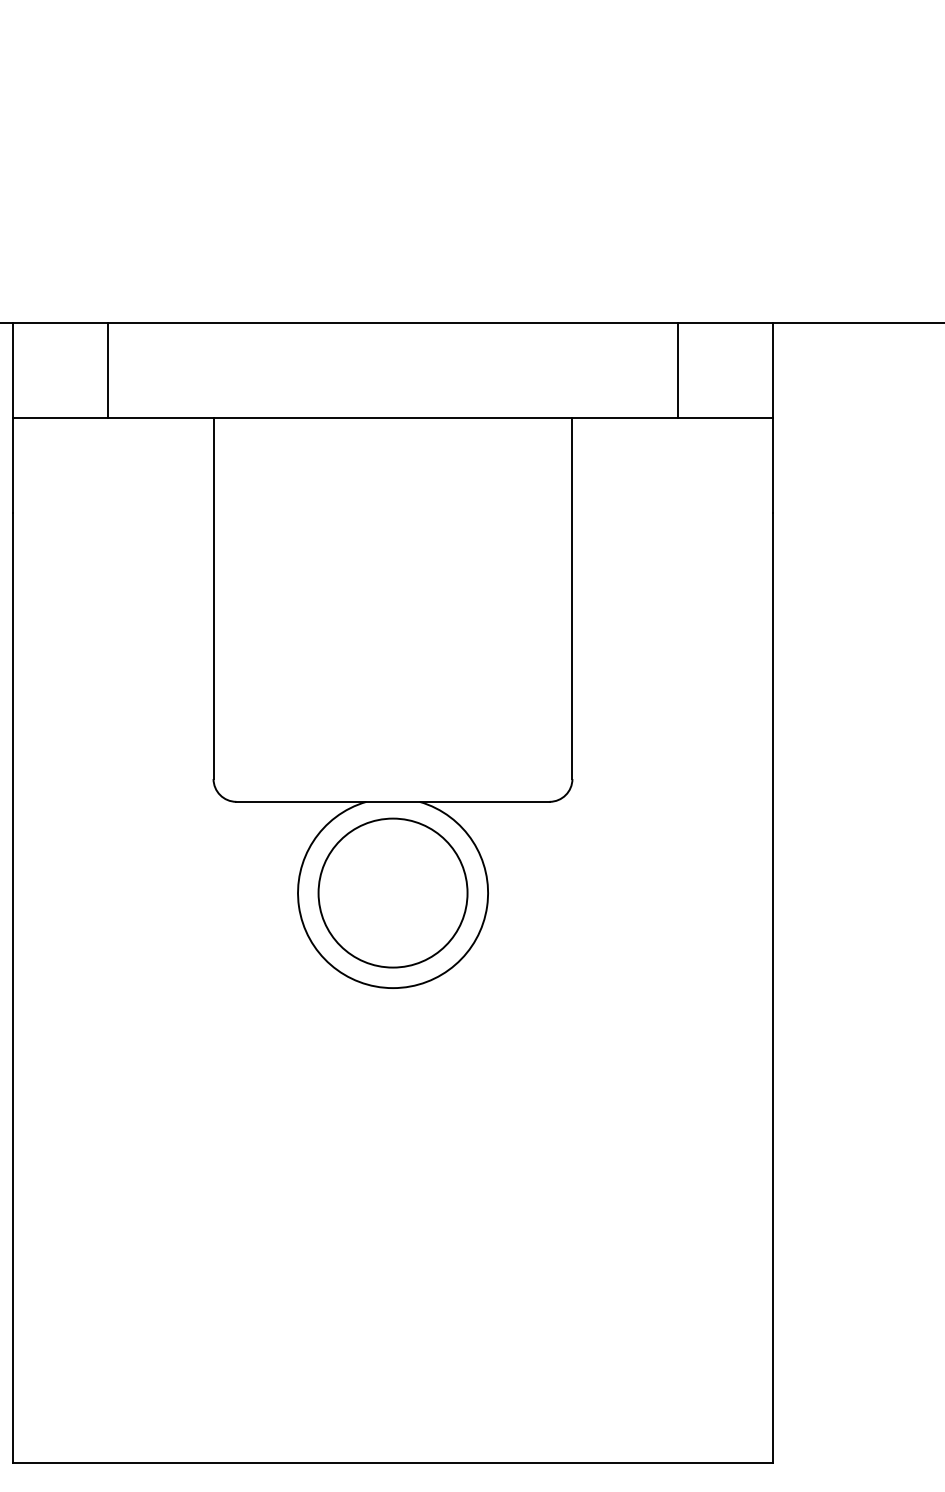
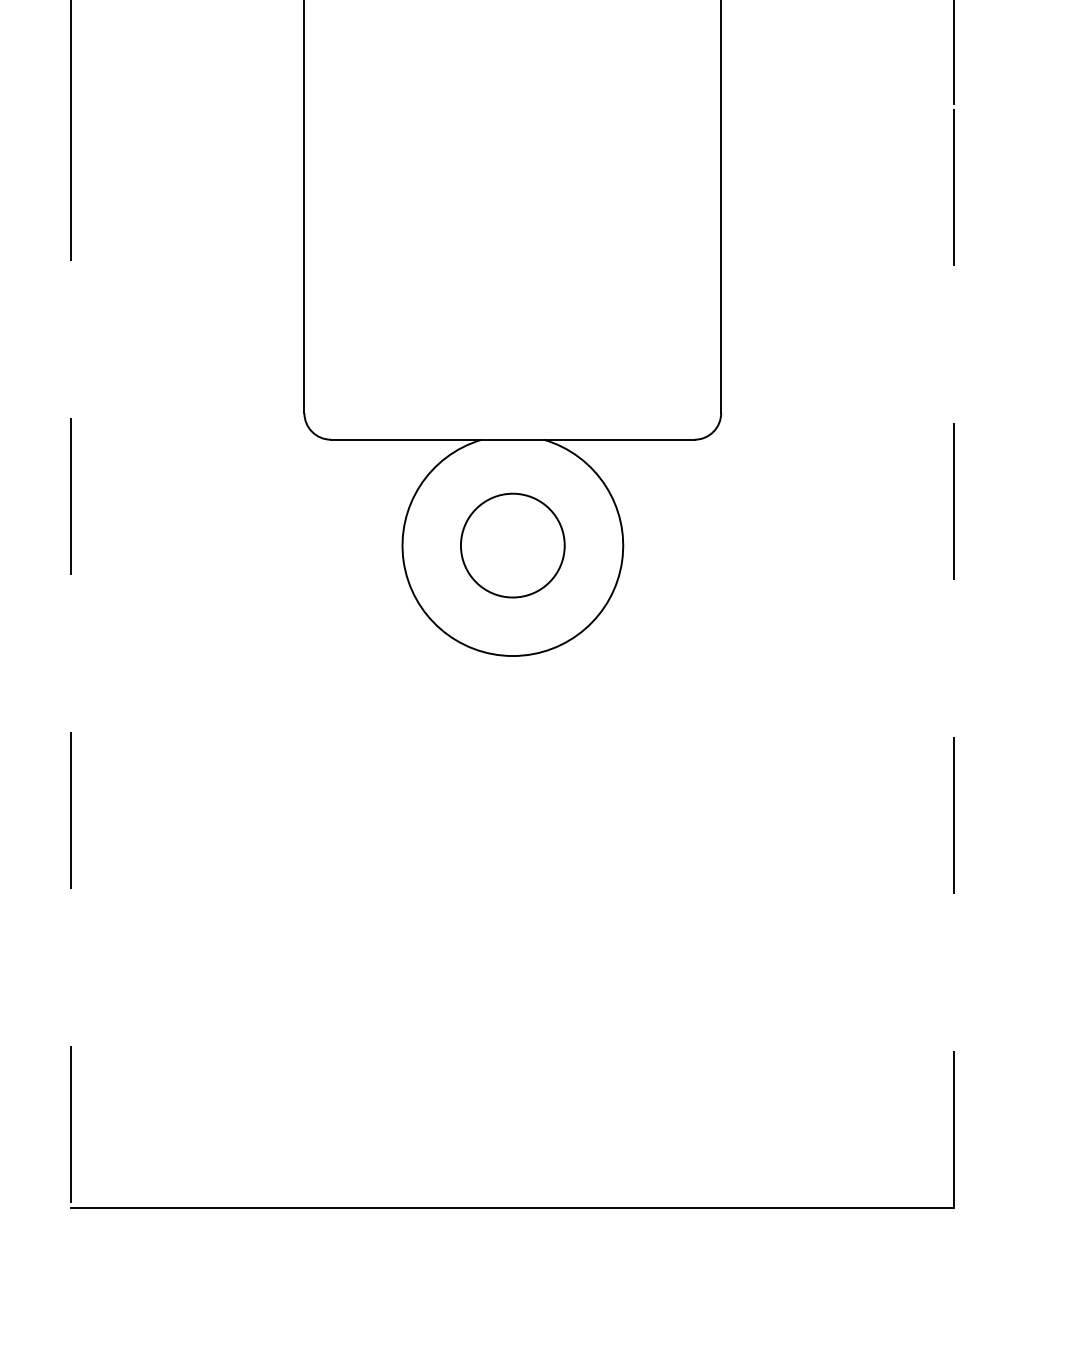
circle: (392, 892) -> (512, 544), size x0.6
line: (773, 987) -> (954, 655), solid -> dashed
line: (12, 988) -> (70, 656), solid -> dashed

